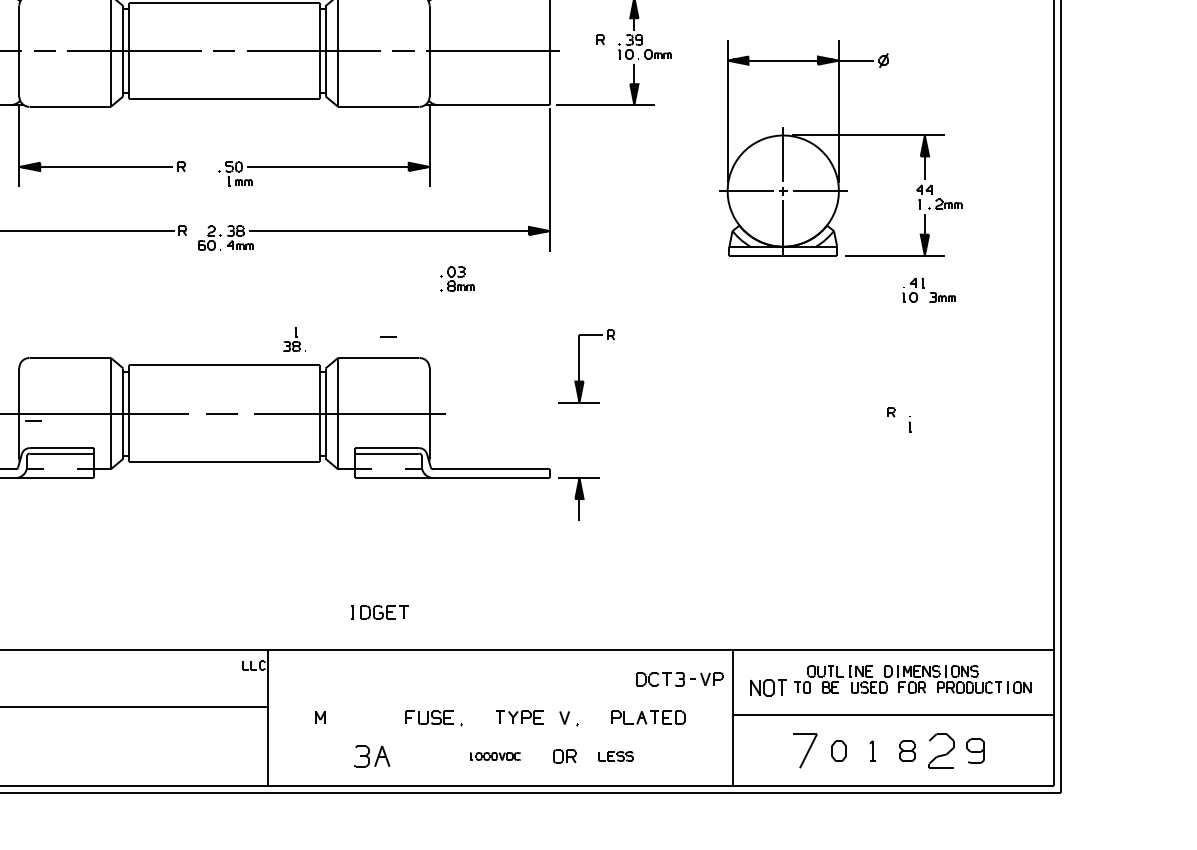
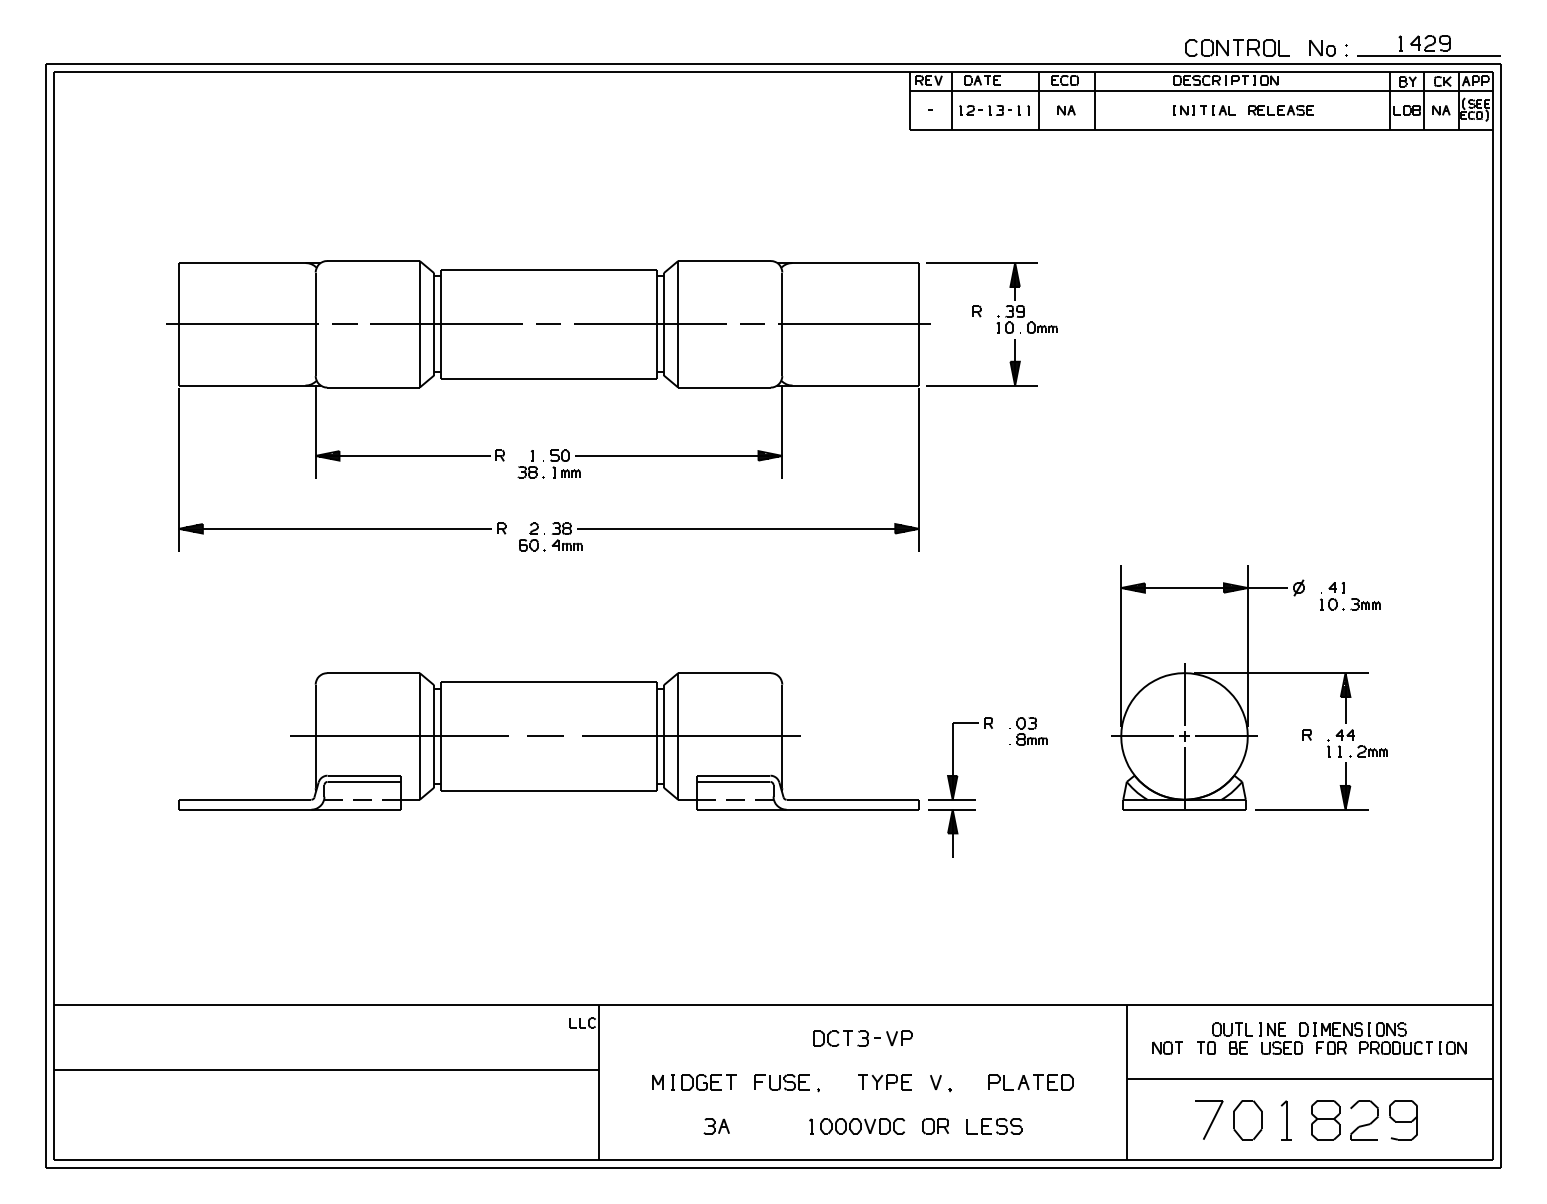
part: (840, 148) -> (1249, 687), moved
part: (457, 279) -> (1028, 731), moved
line: (388, 337) -> (735, 799), moved
part: (294, 339) -> (530, 464), moved
part: (580, 366) -> (953, 758), moved
line: (33, 420) -> (362, 799), moved
part: (379, 612) -> (703, 1082), moved
part: (679, 679) -> (862, 1038), moved
part: (768, 687) -> (1167, 1047), size x0.71
part: (838, 751) -> (1247, 1120), size x1.67
part: (872, 751) -> (1285, 1120), size x1.67
part: (907, 751) -> (1325, 1120), size x1.67
part: (975, 751) -> (1403, 1120), size x1.43
part: (371, 756) -> (716, 1126), size x0.62
part: (494, 756) -> (856, 1126), size x1.67
part: (616, 756) -> (994, 1126), size x1.43

